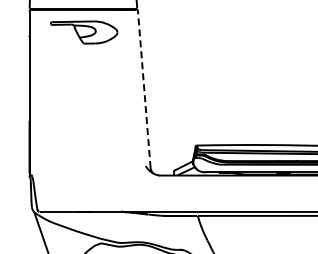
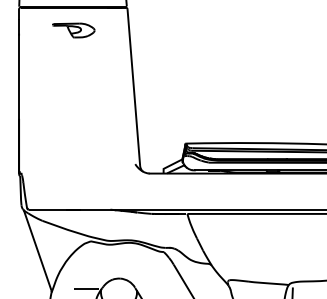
part: (83, 32) -> (73, 30), size x0.62
line: (143, 89) -> (133, 87), dashed -> solid

